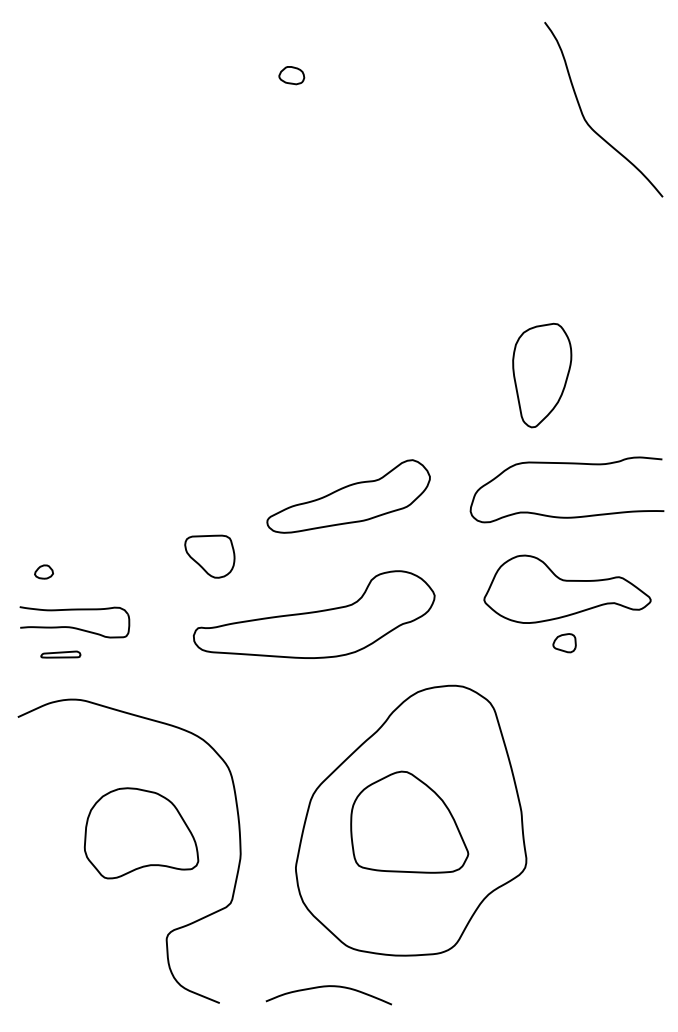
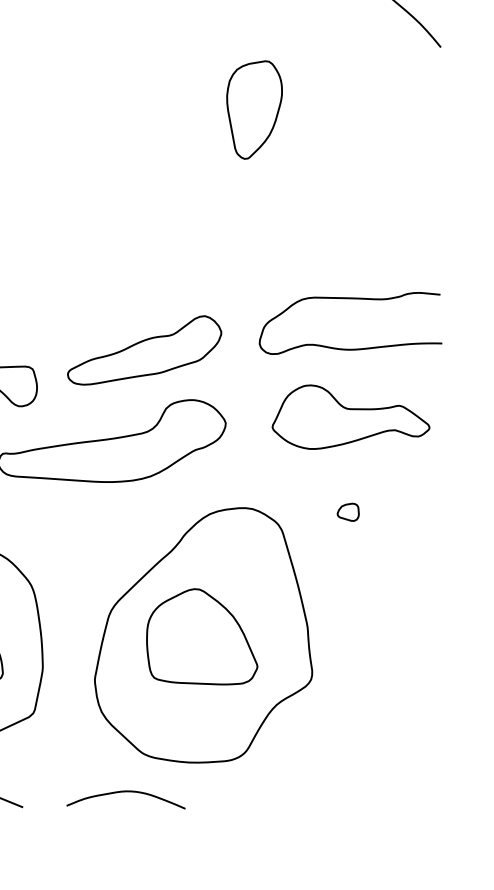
part: (542, 375) -> (254, 109), moved
part: (348, 496) -> (144, 350), moved
part: (564, 643) -> (348, 512), moved

